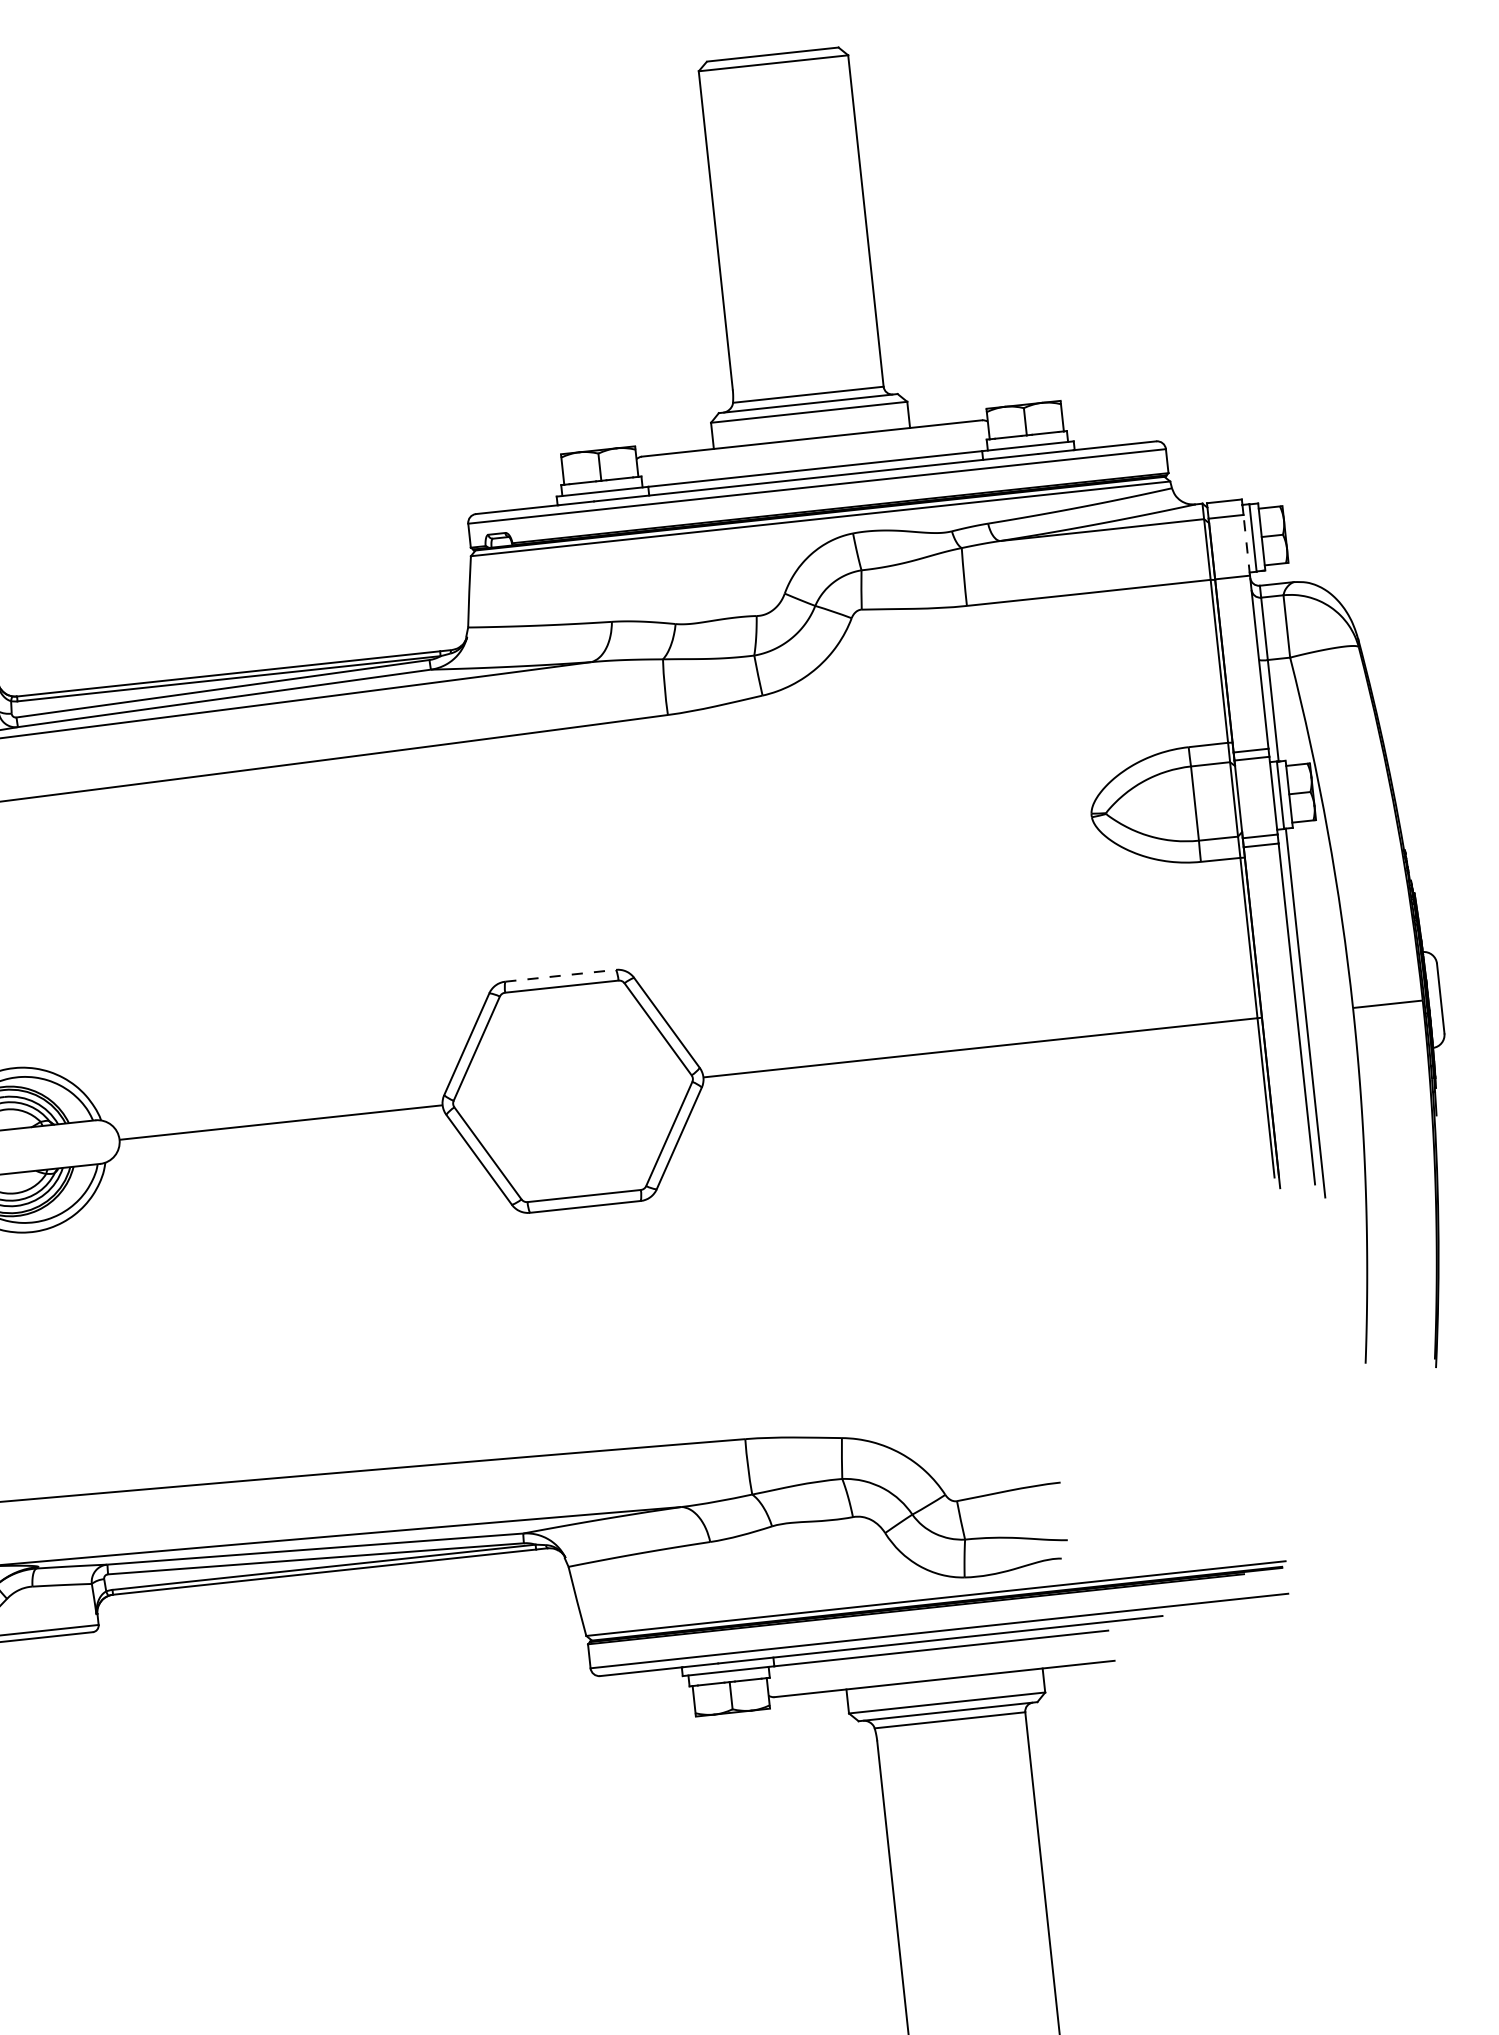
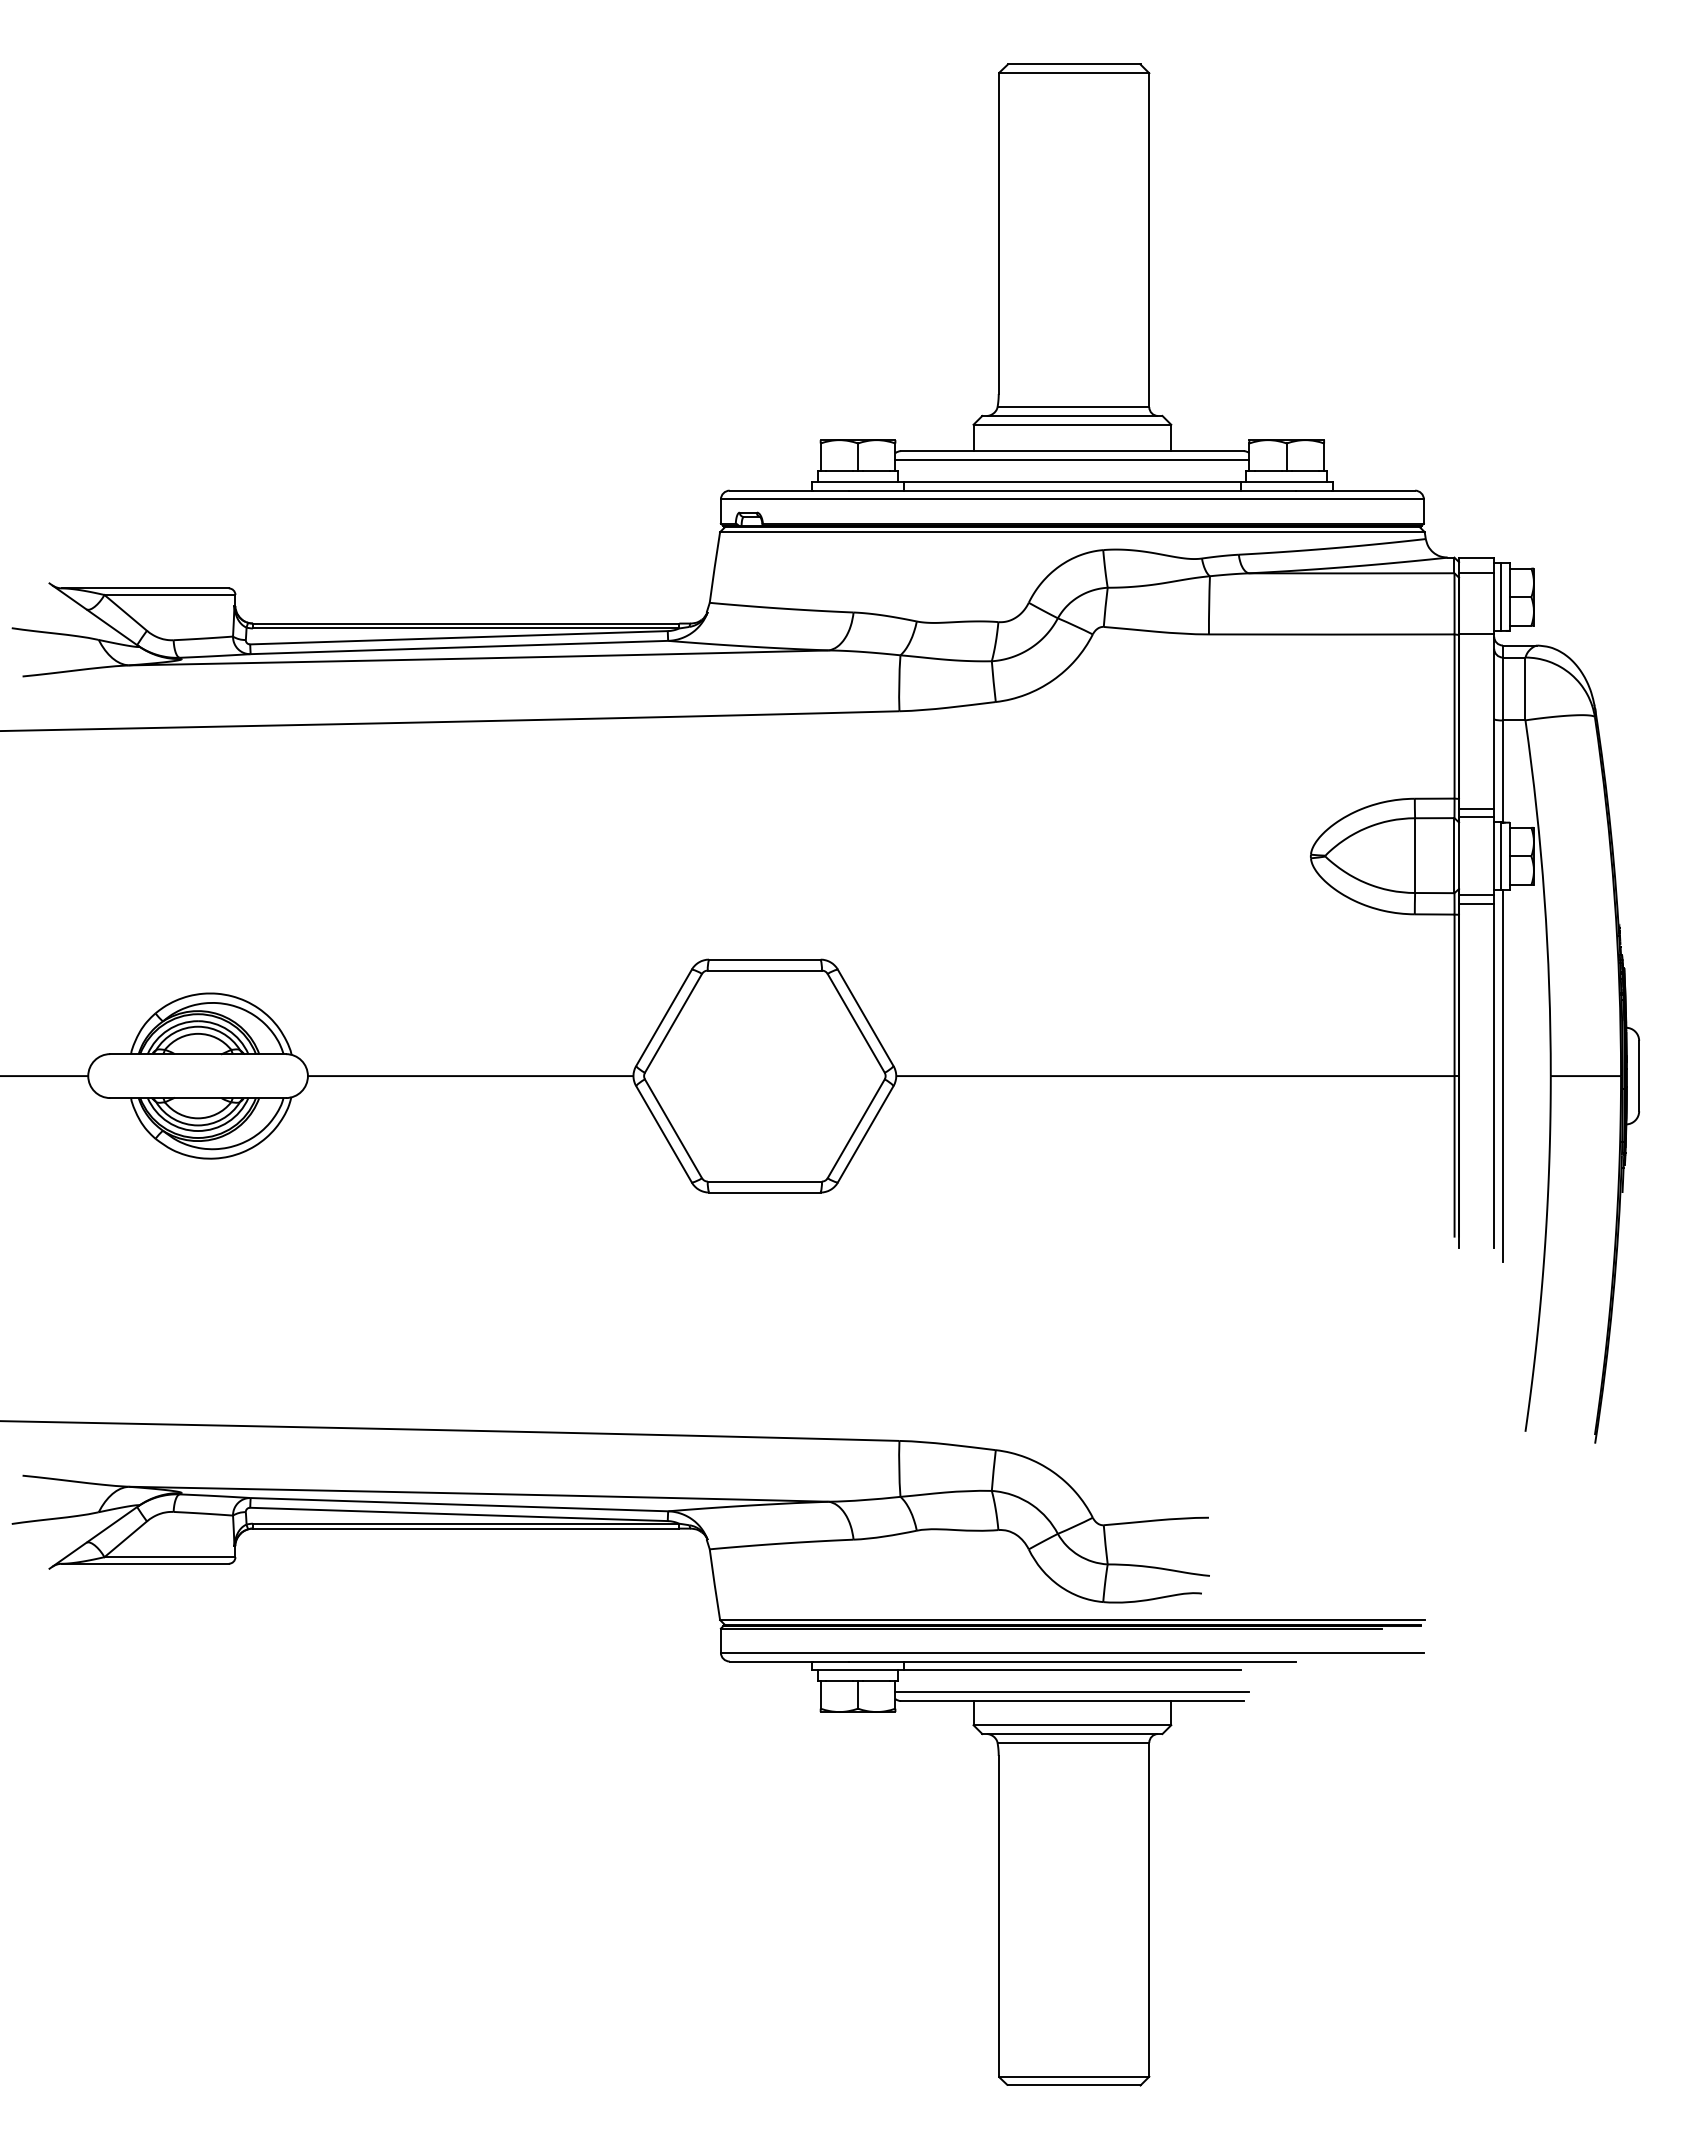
line: (812, 446) -> (1072, 459), added
line: (1247, 544) -> (1494, 603), dashed -> solid
line: (560, 975) -> (764, 959), dashed -> solid
line: (943, 1670) -> (1072, 1692), added

